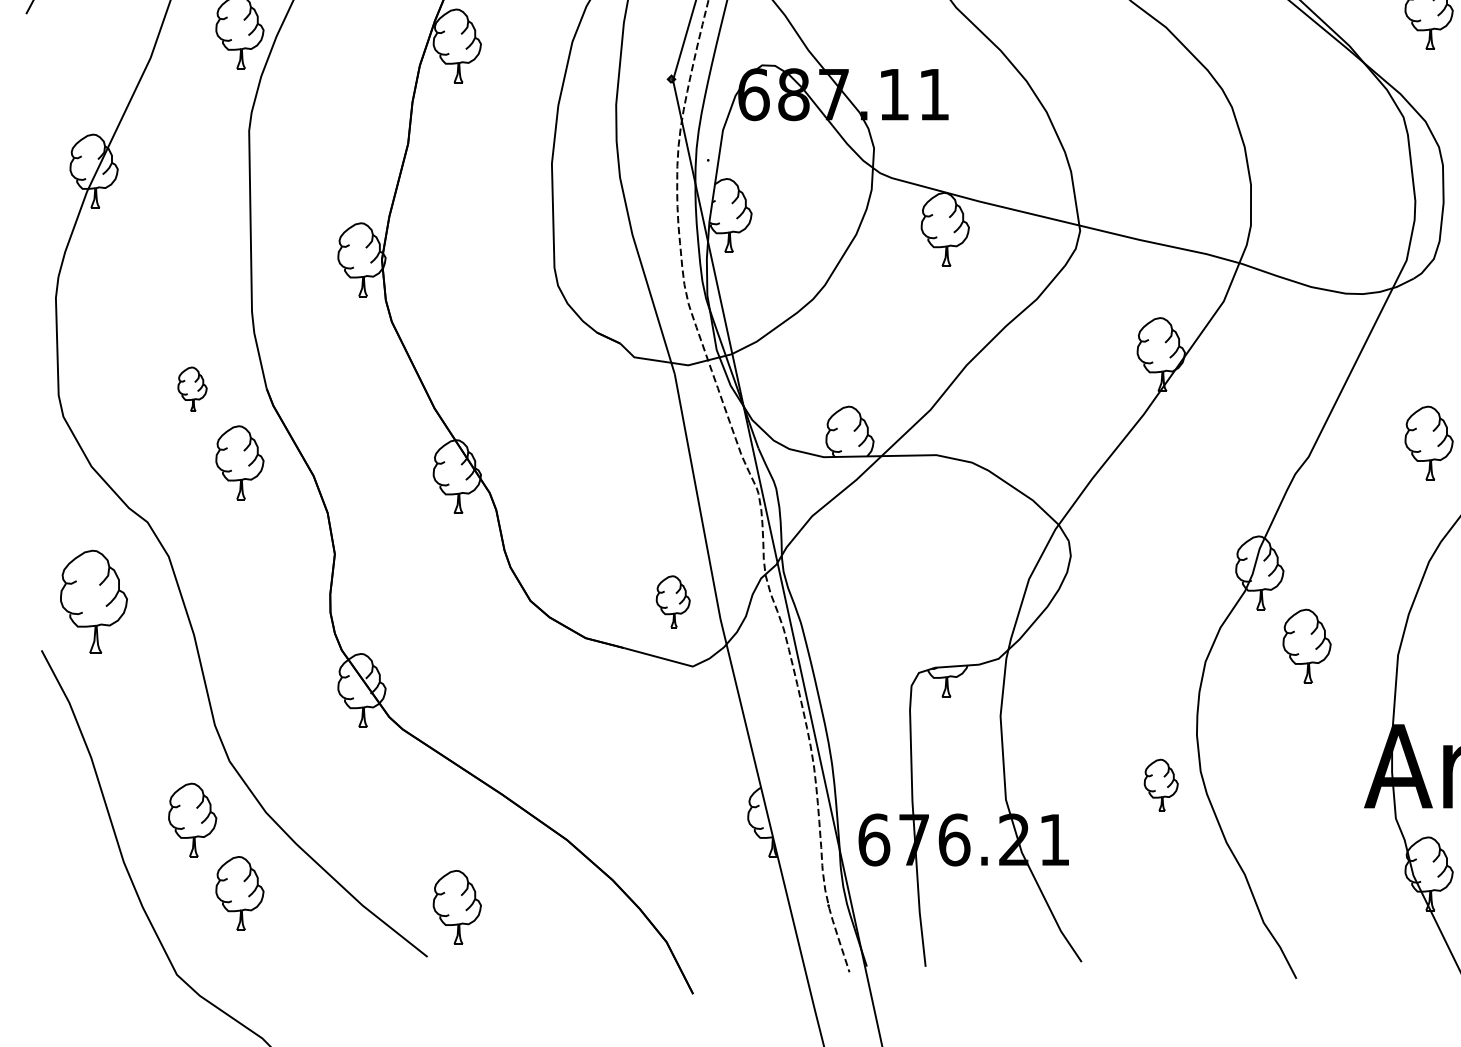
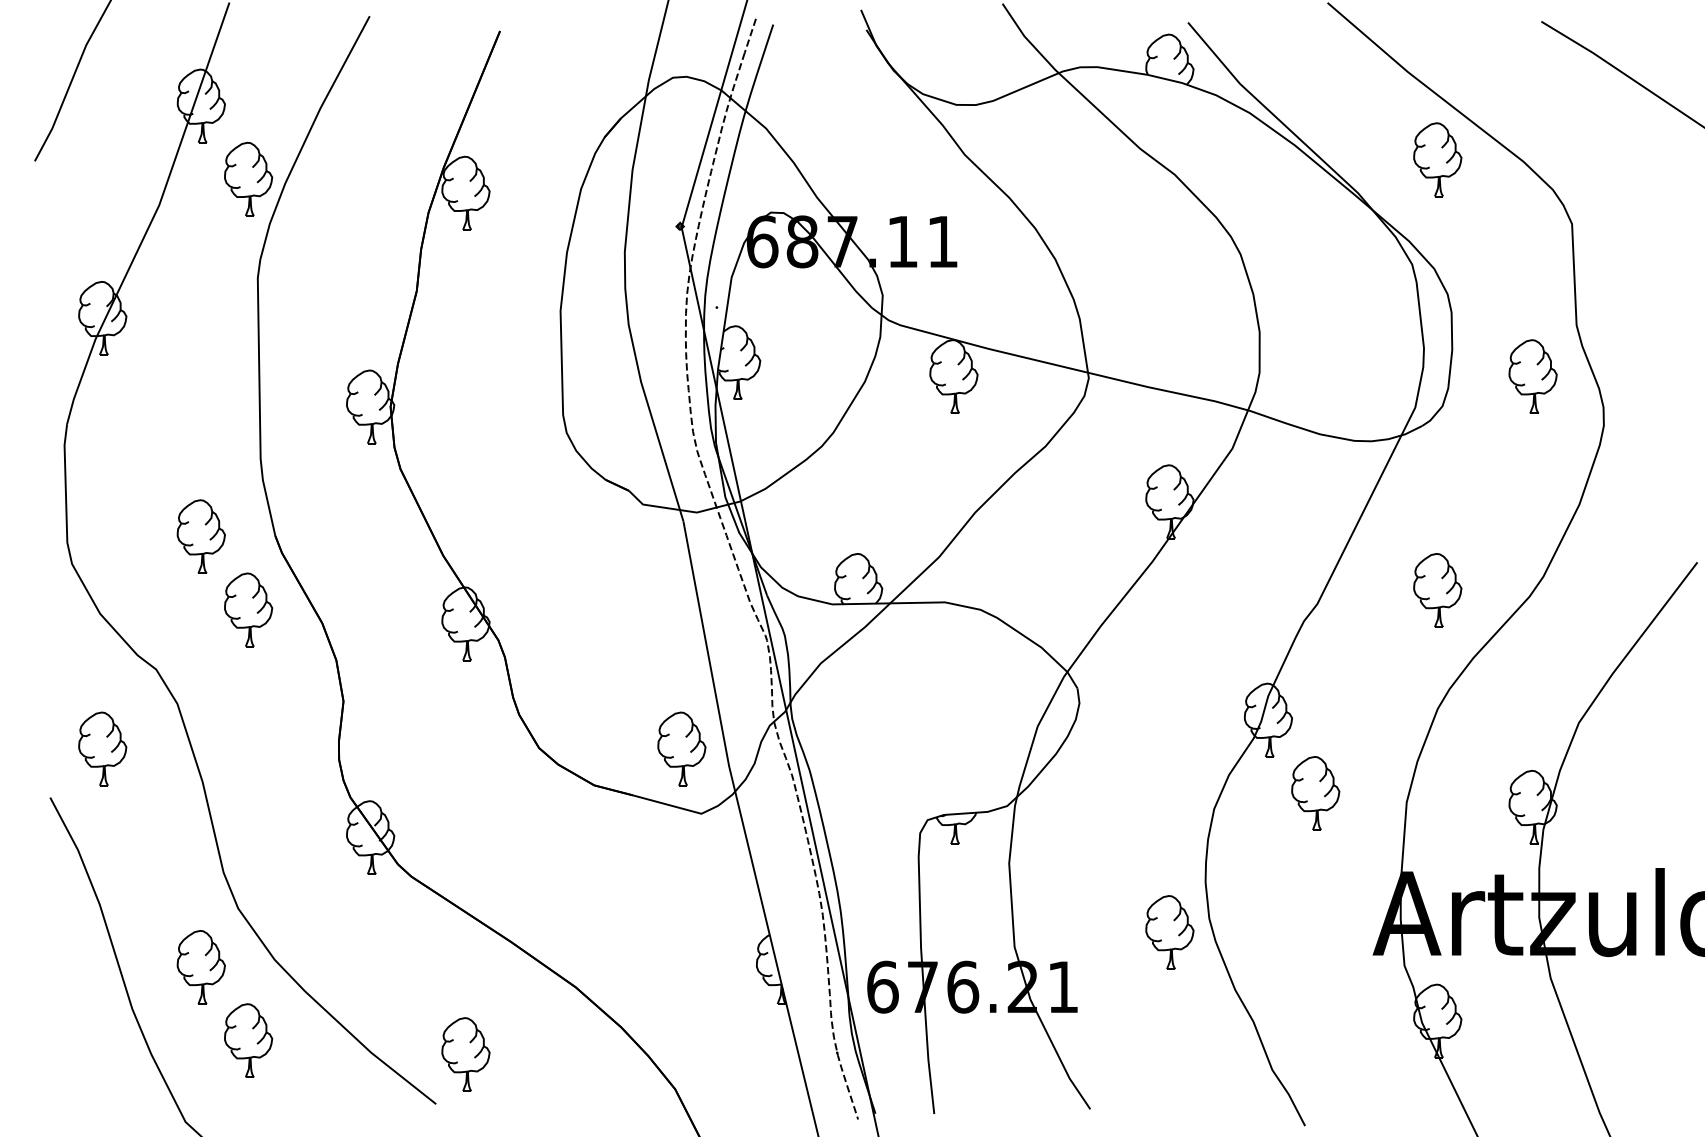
part: (191, 389) -> (200, 536), size x1.67
part: (93, 601) -> (102, 748), size x0.71
part: (672, 601) -> (681, 748), size x1.43
part: (1160, 785) -> (1169, 932), size x1.43

